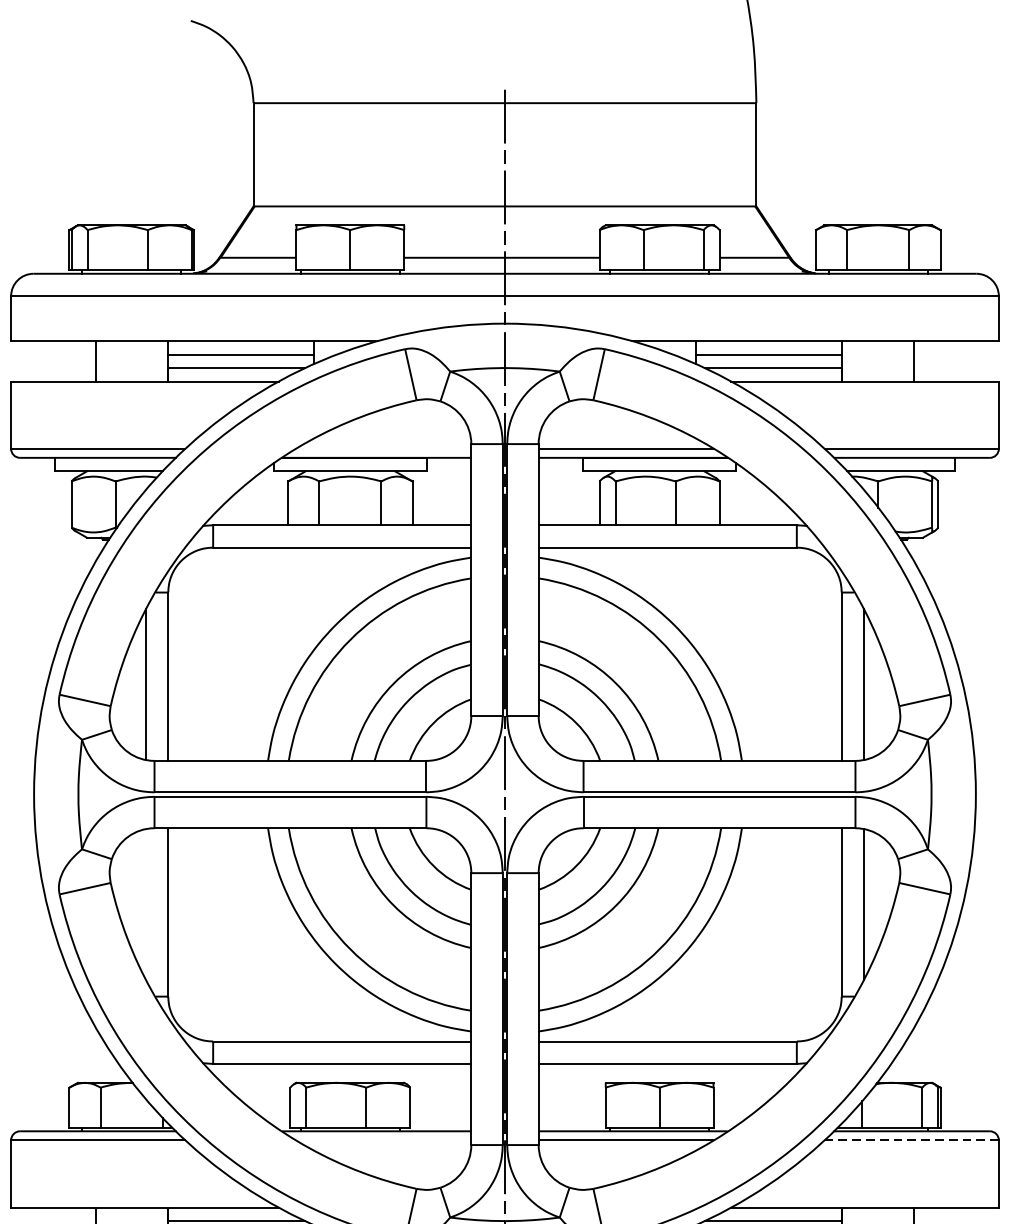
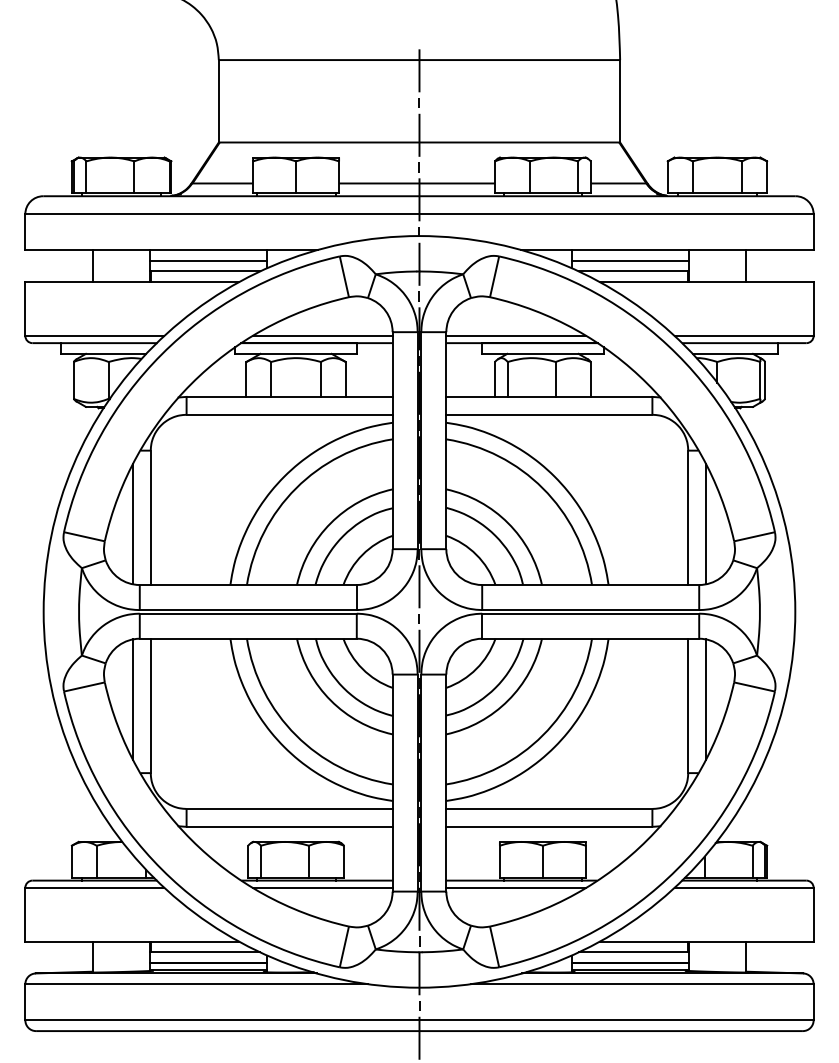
line: (383, 448) -> (322, 335), added
line: (145, 904) -> (132, 699), added
line: (383, 1139) -> (322, 887), added
line: (910, 1139) -> (743, 887), dashed -> solid

